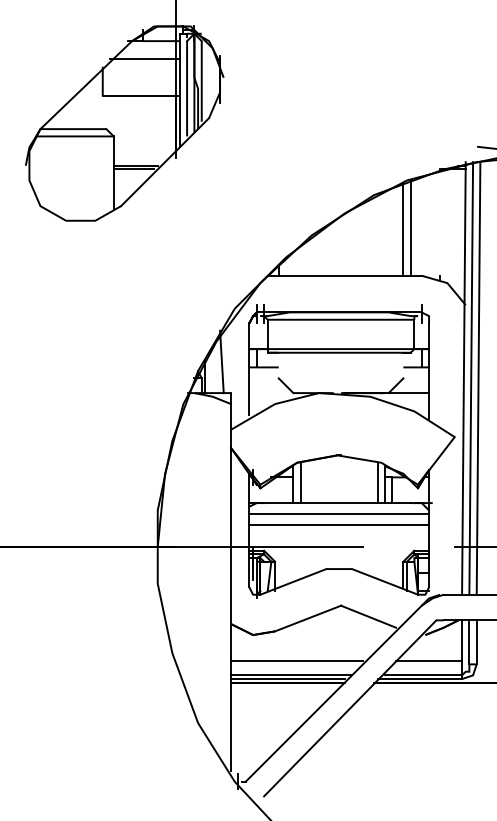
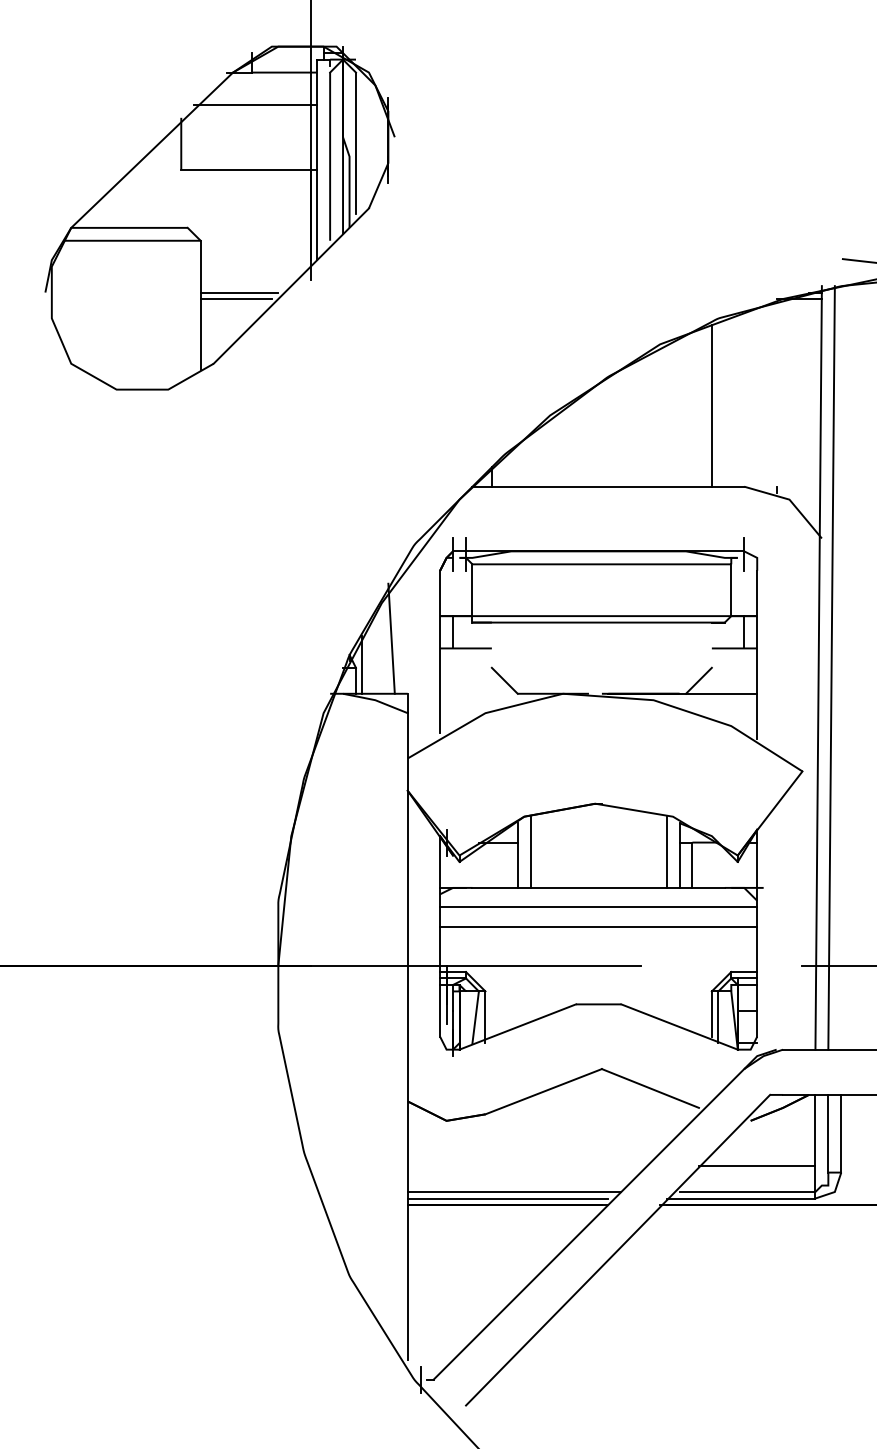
line: (410, 227) -> (724, 401), removed
line: (478, 378) -> (844, 668), removed
line: (297, 660) -> (524, 1165), removed

